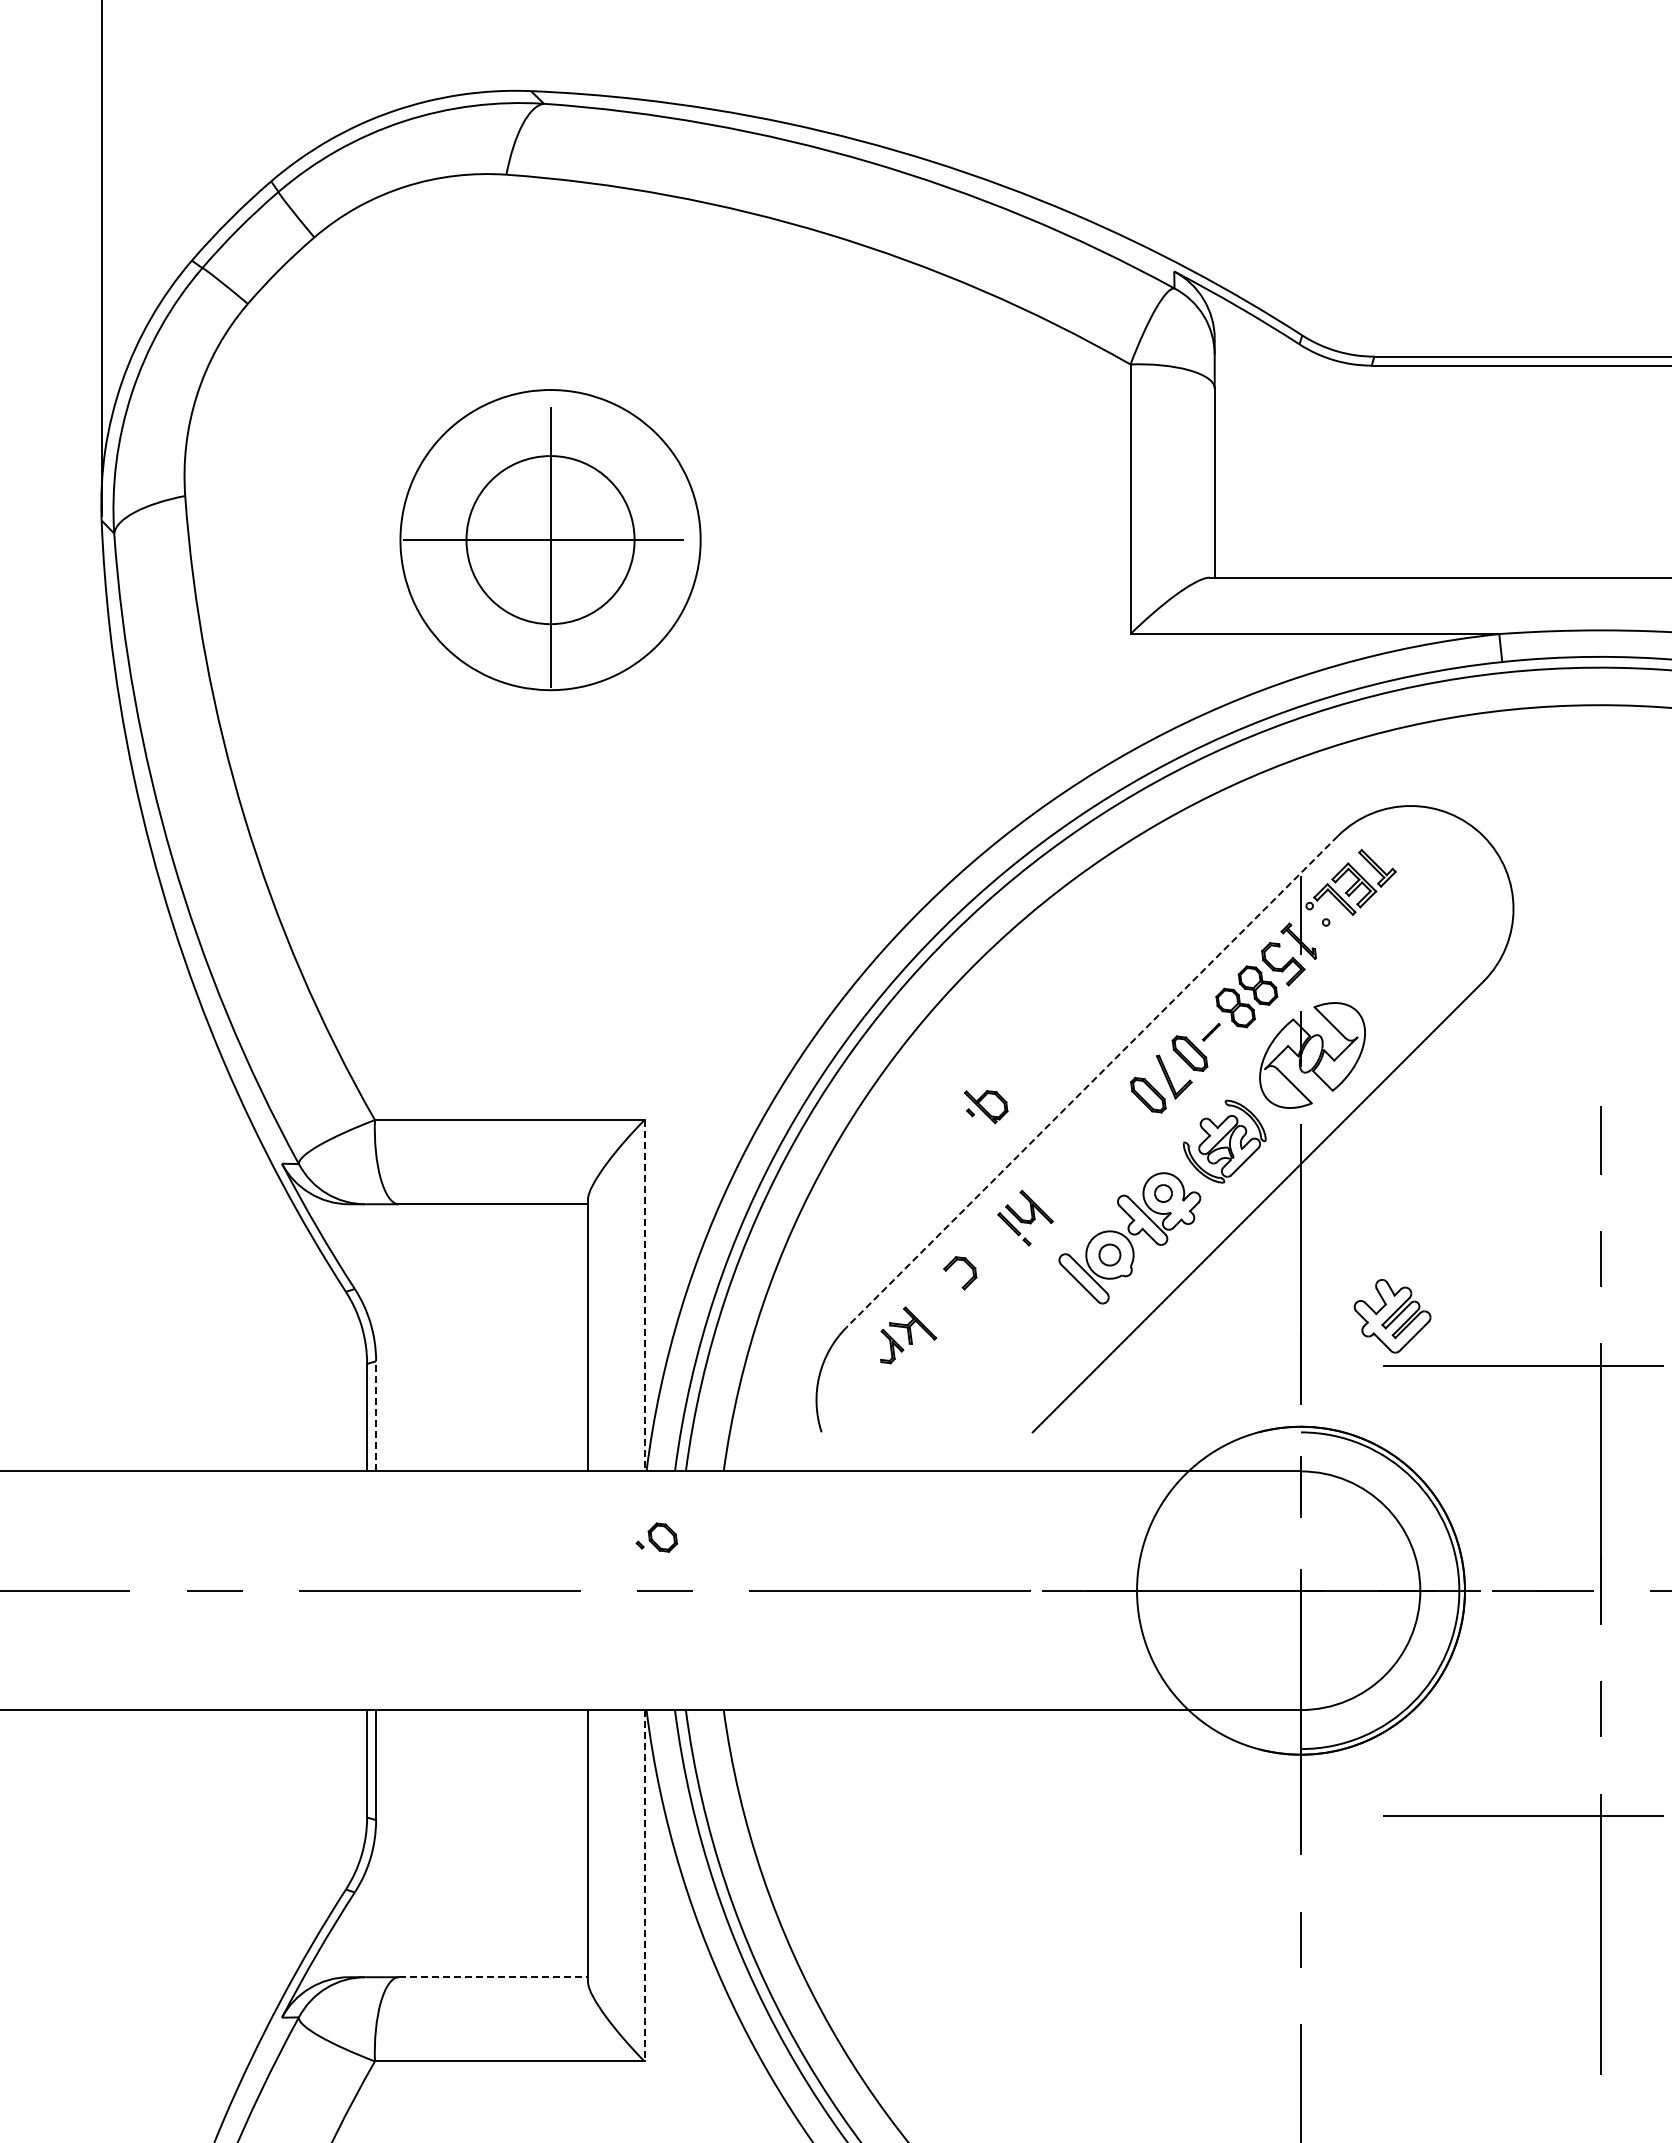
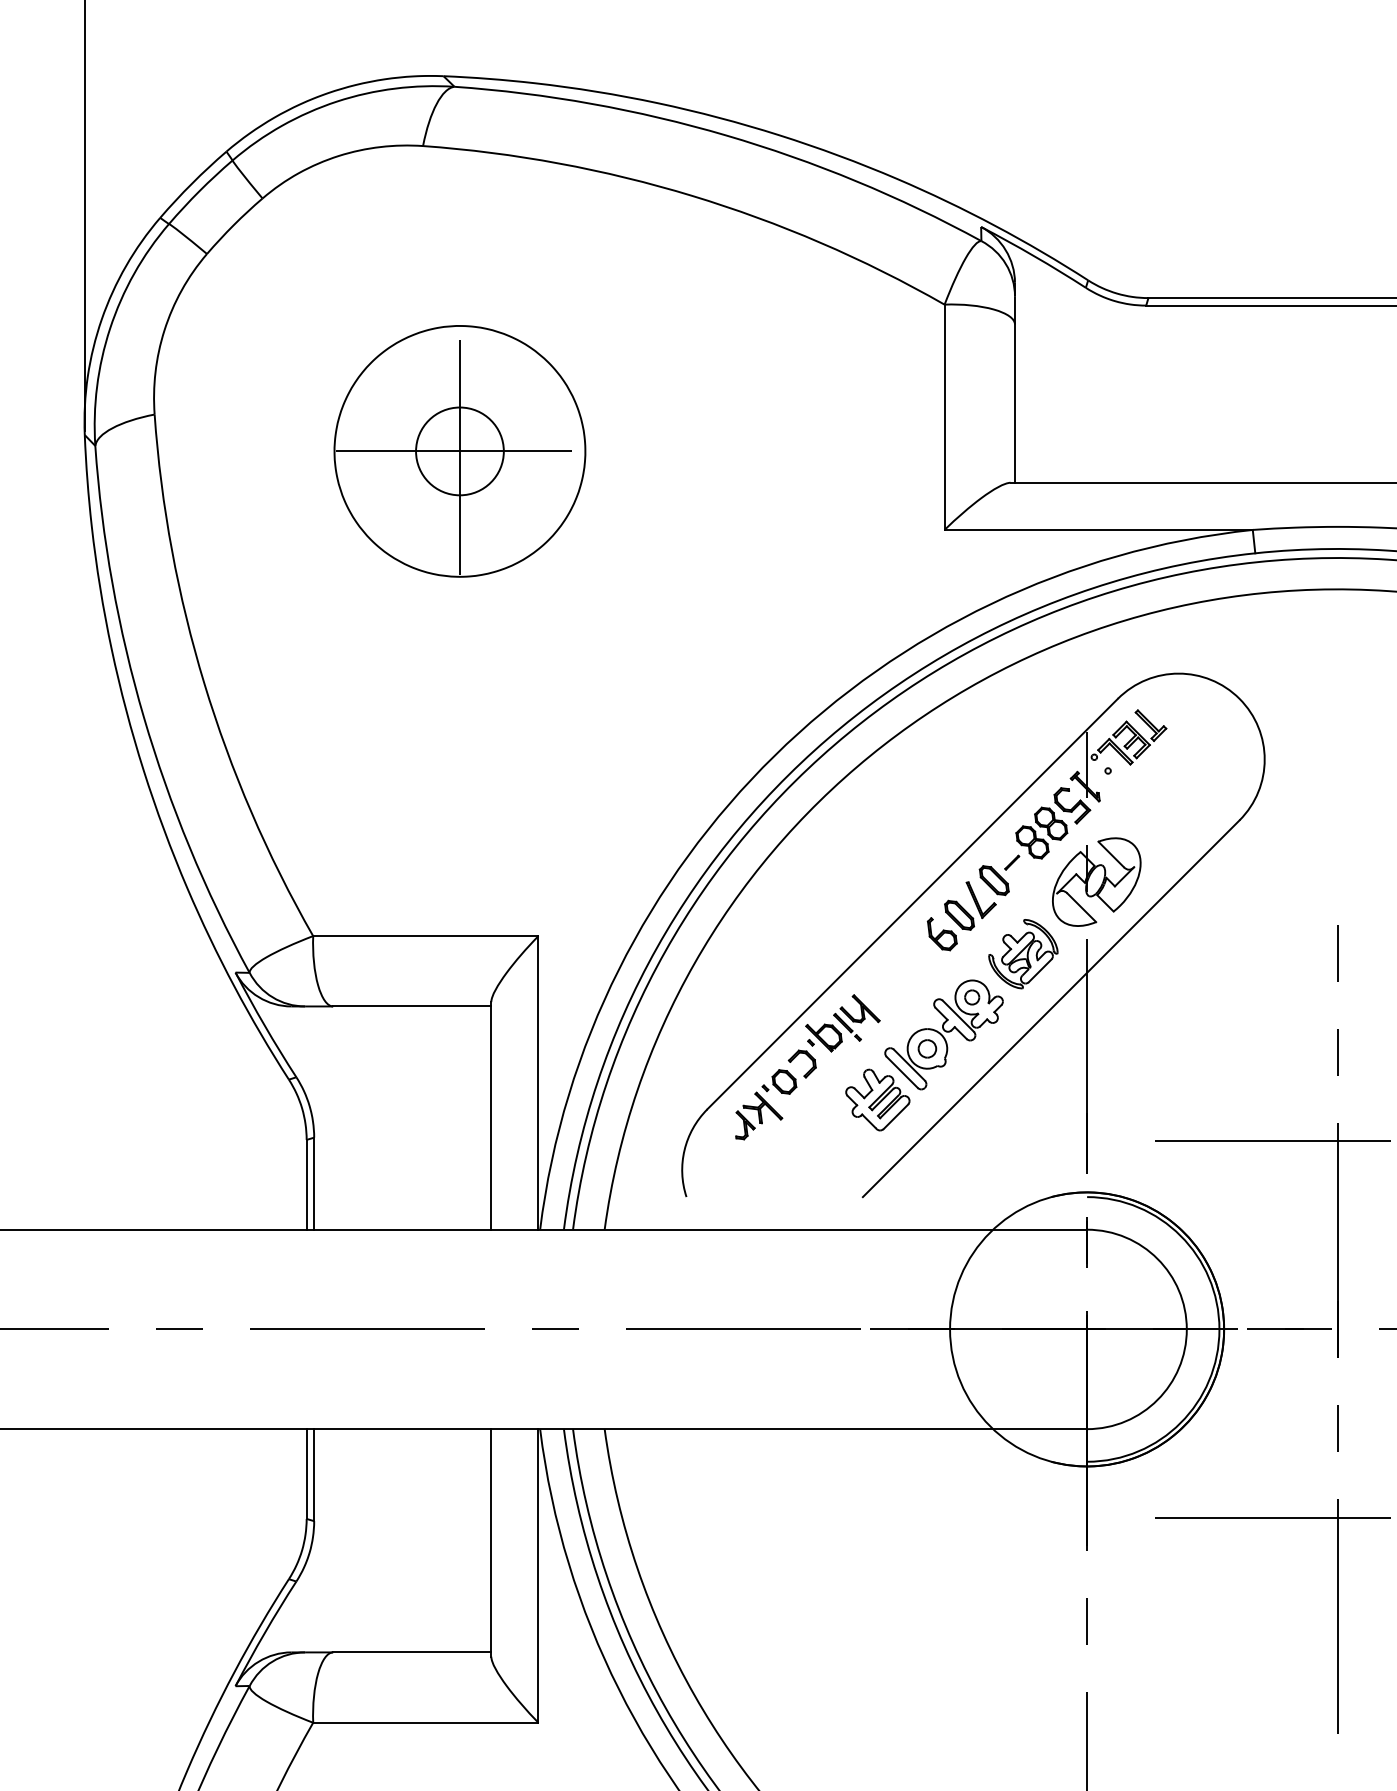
circle: (550, 539) -> (459, 450), size x0.62
line: (1091, 1082) -> (912, 904), dashed -> solid
part: (986, 1107) -> (824, 1038), moved
part: (1127, 1117) -> (942, 933), added
line: (644, 1295) -> (538, 1082), dashed -> solid
part: (1392, 1316) -> (877, 1100), moved
line: (376, 1415) -> (314, 1182), dashed -> solid
part: (656, 1537) -> (779, 1081), moved
line: (644, 1885) -> (538, 1575), dashed -> solid
line: (493, 1977) -> (412, 1652), dashed -> solid

